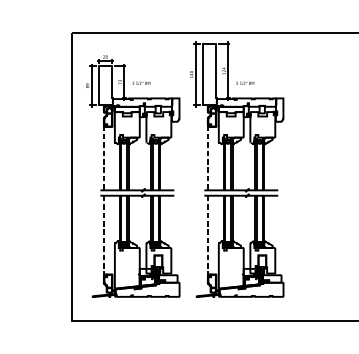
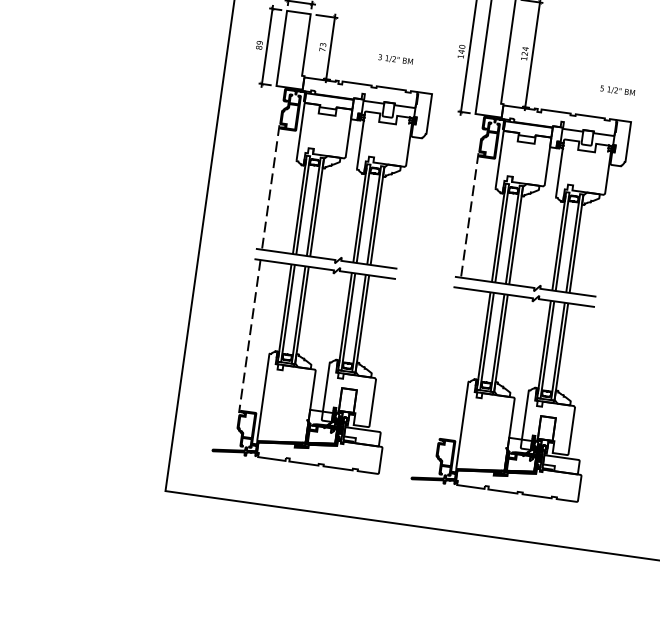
text: (141, 82) -> (396, 57), moved
text: (245, 82) -> (618, 89), moved
line: (207, 235) -> (448, 364), removed

